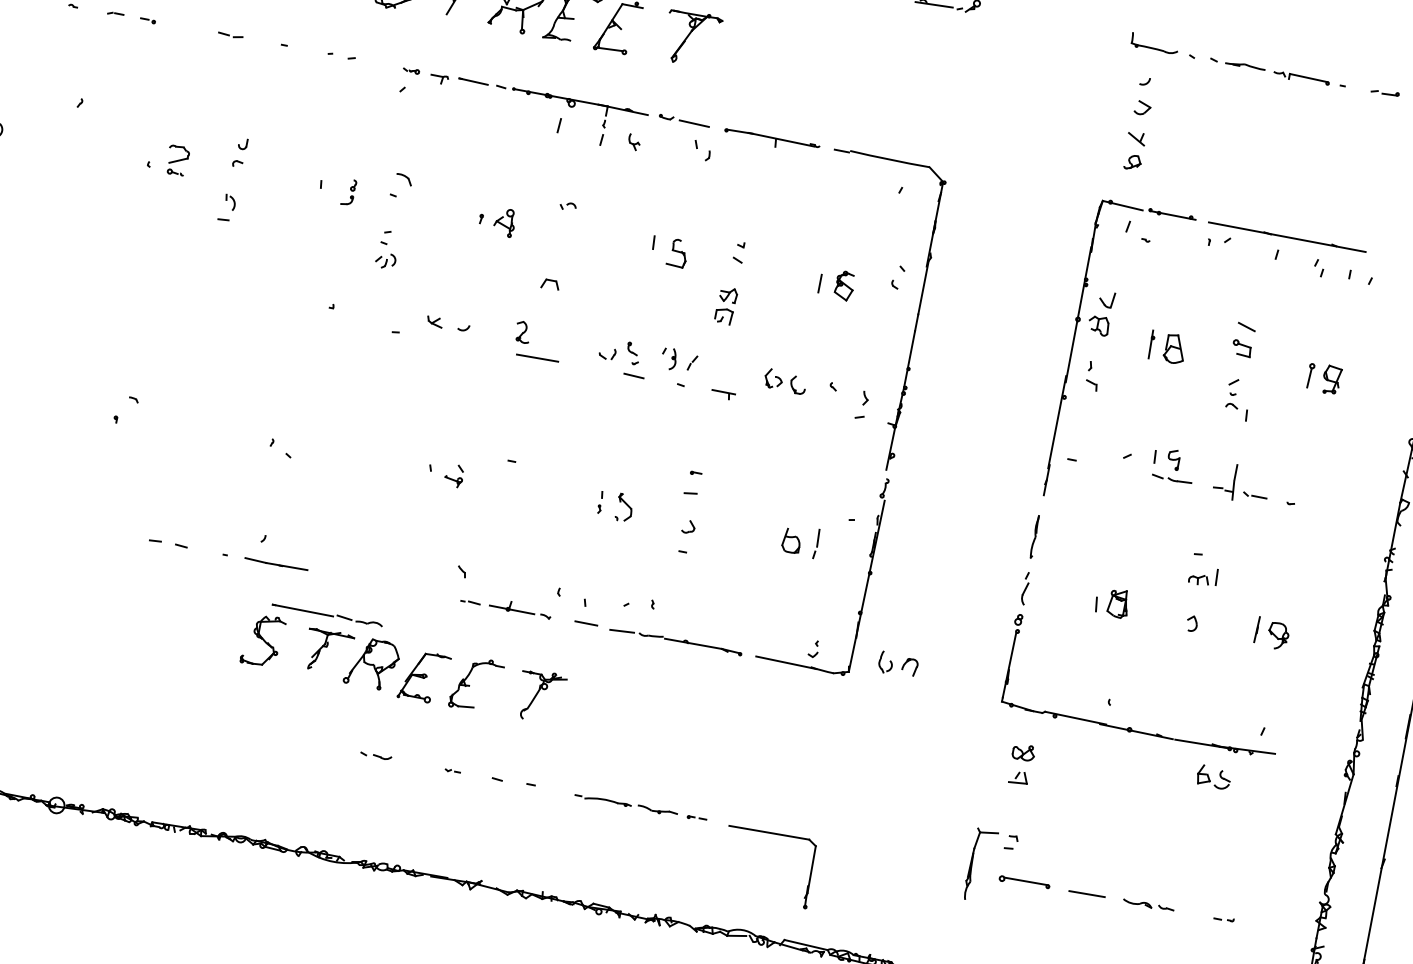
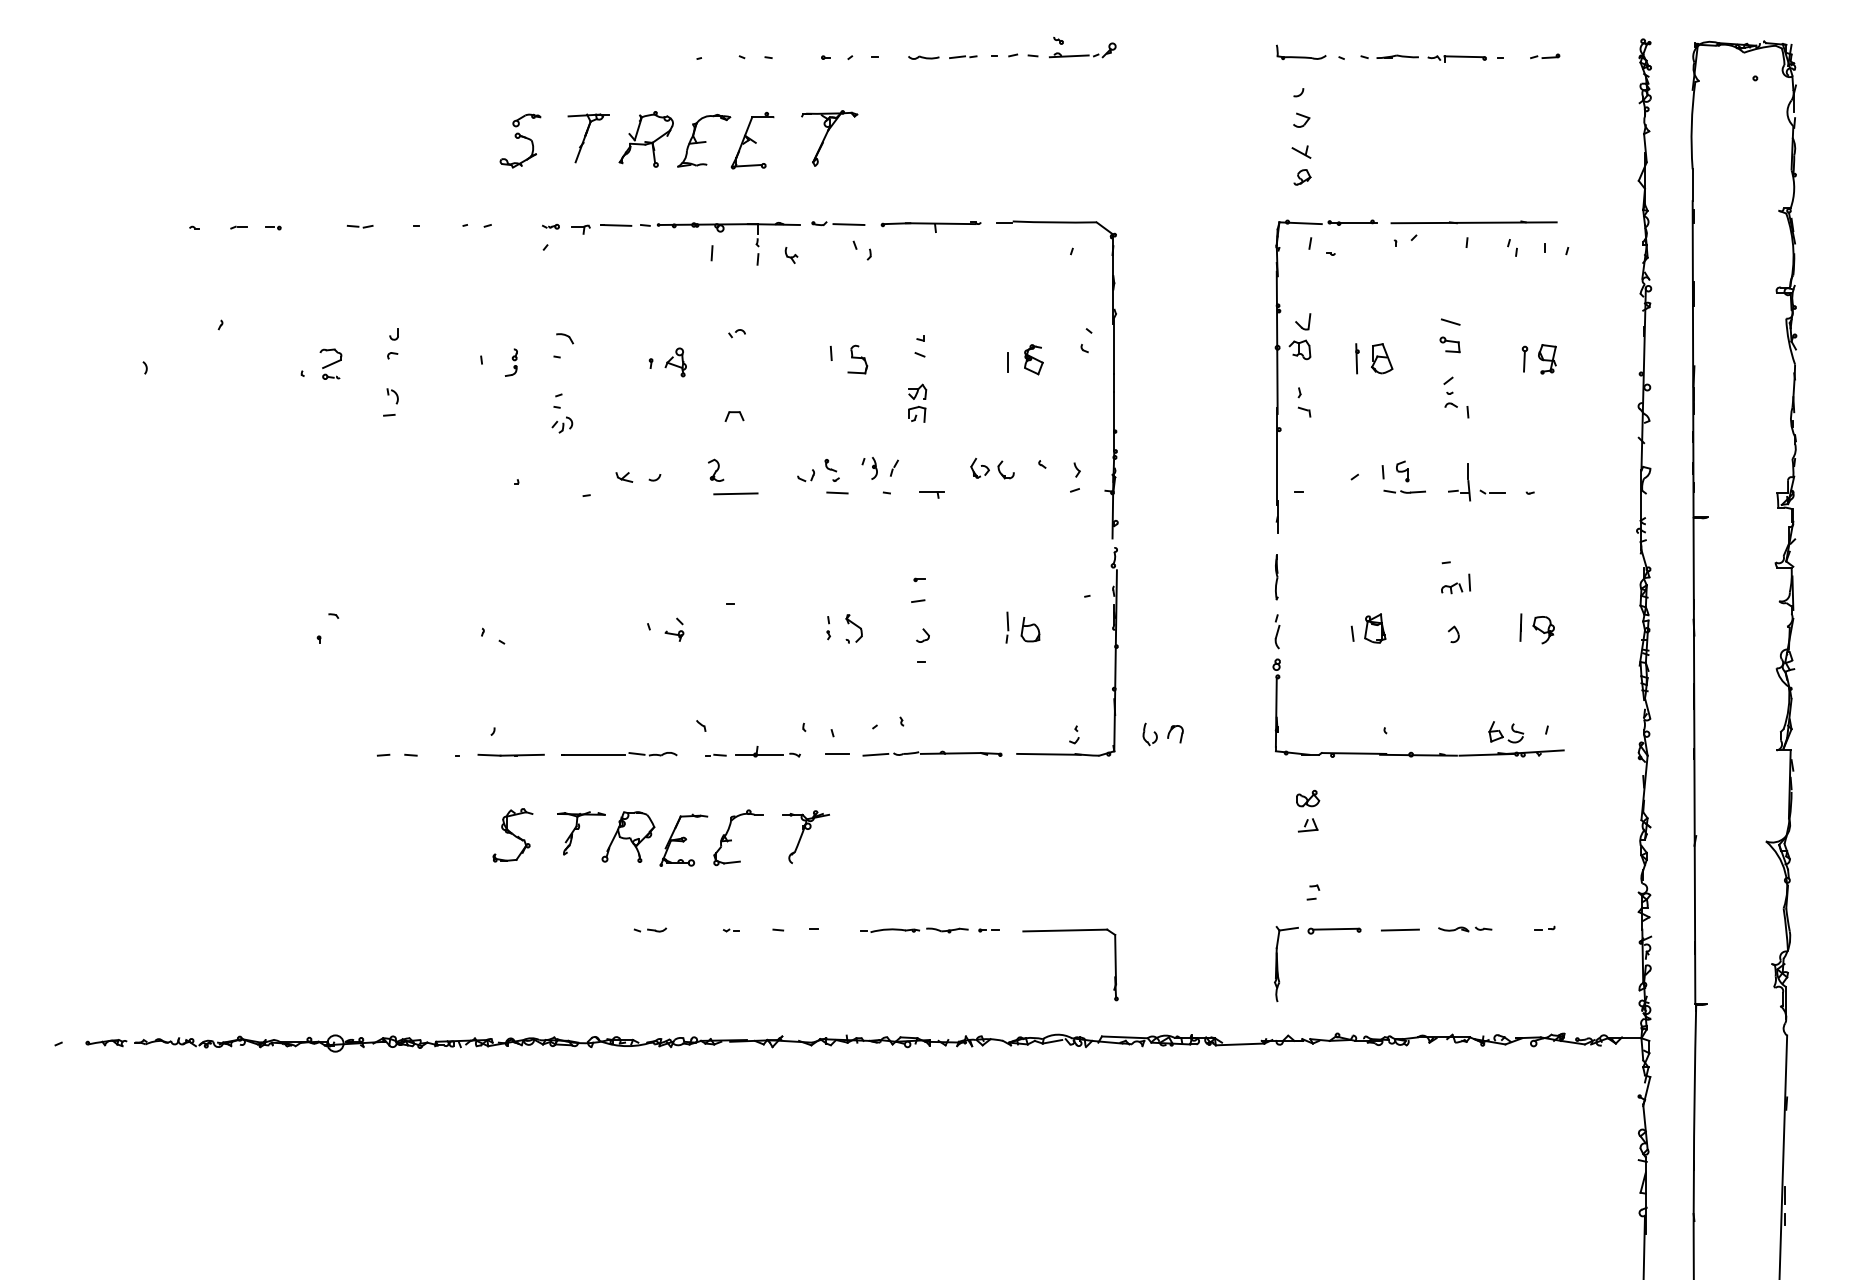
part: (816, 543) -> (1007, 627), moved
part: (327, 615) -> (619, 754), moved
part: (1214, 777) -> (1506, 732), moved
part: (973, 863) -> (1278, 963), moved

